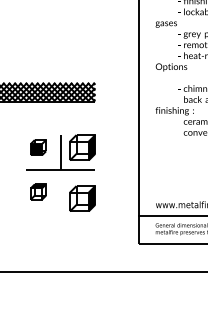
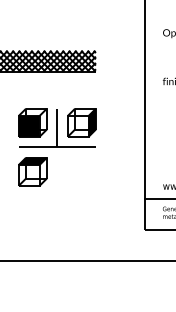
part: (38, 147) -> (32, 122), size x1.67
part: (38, 191) -> (32, 171), size x1.67
part: (82, 198) -> (81, 179), removed

